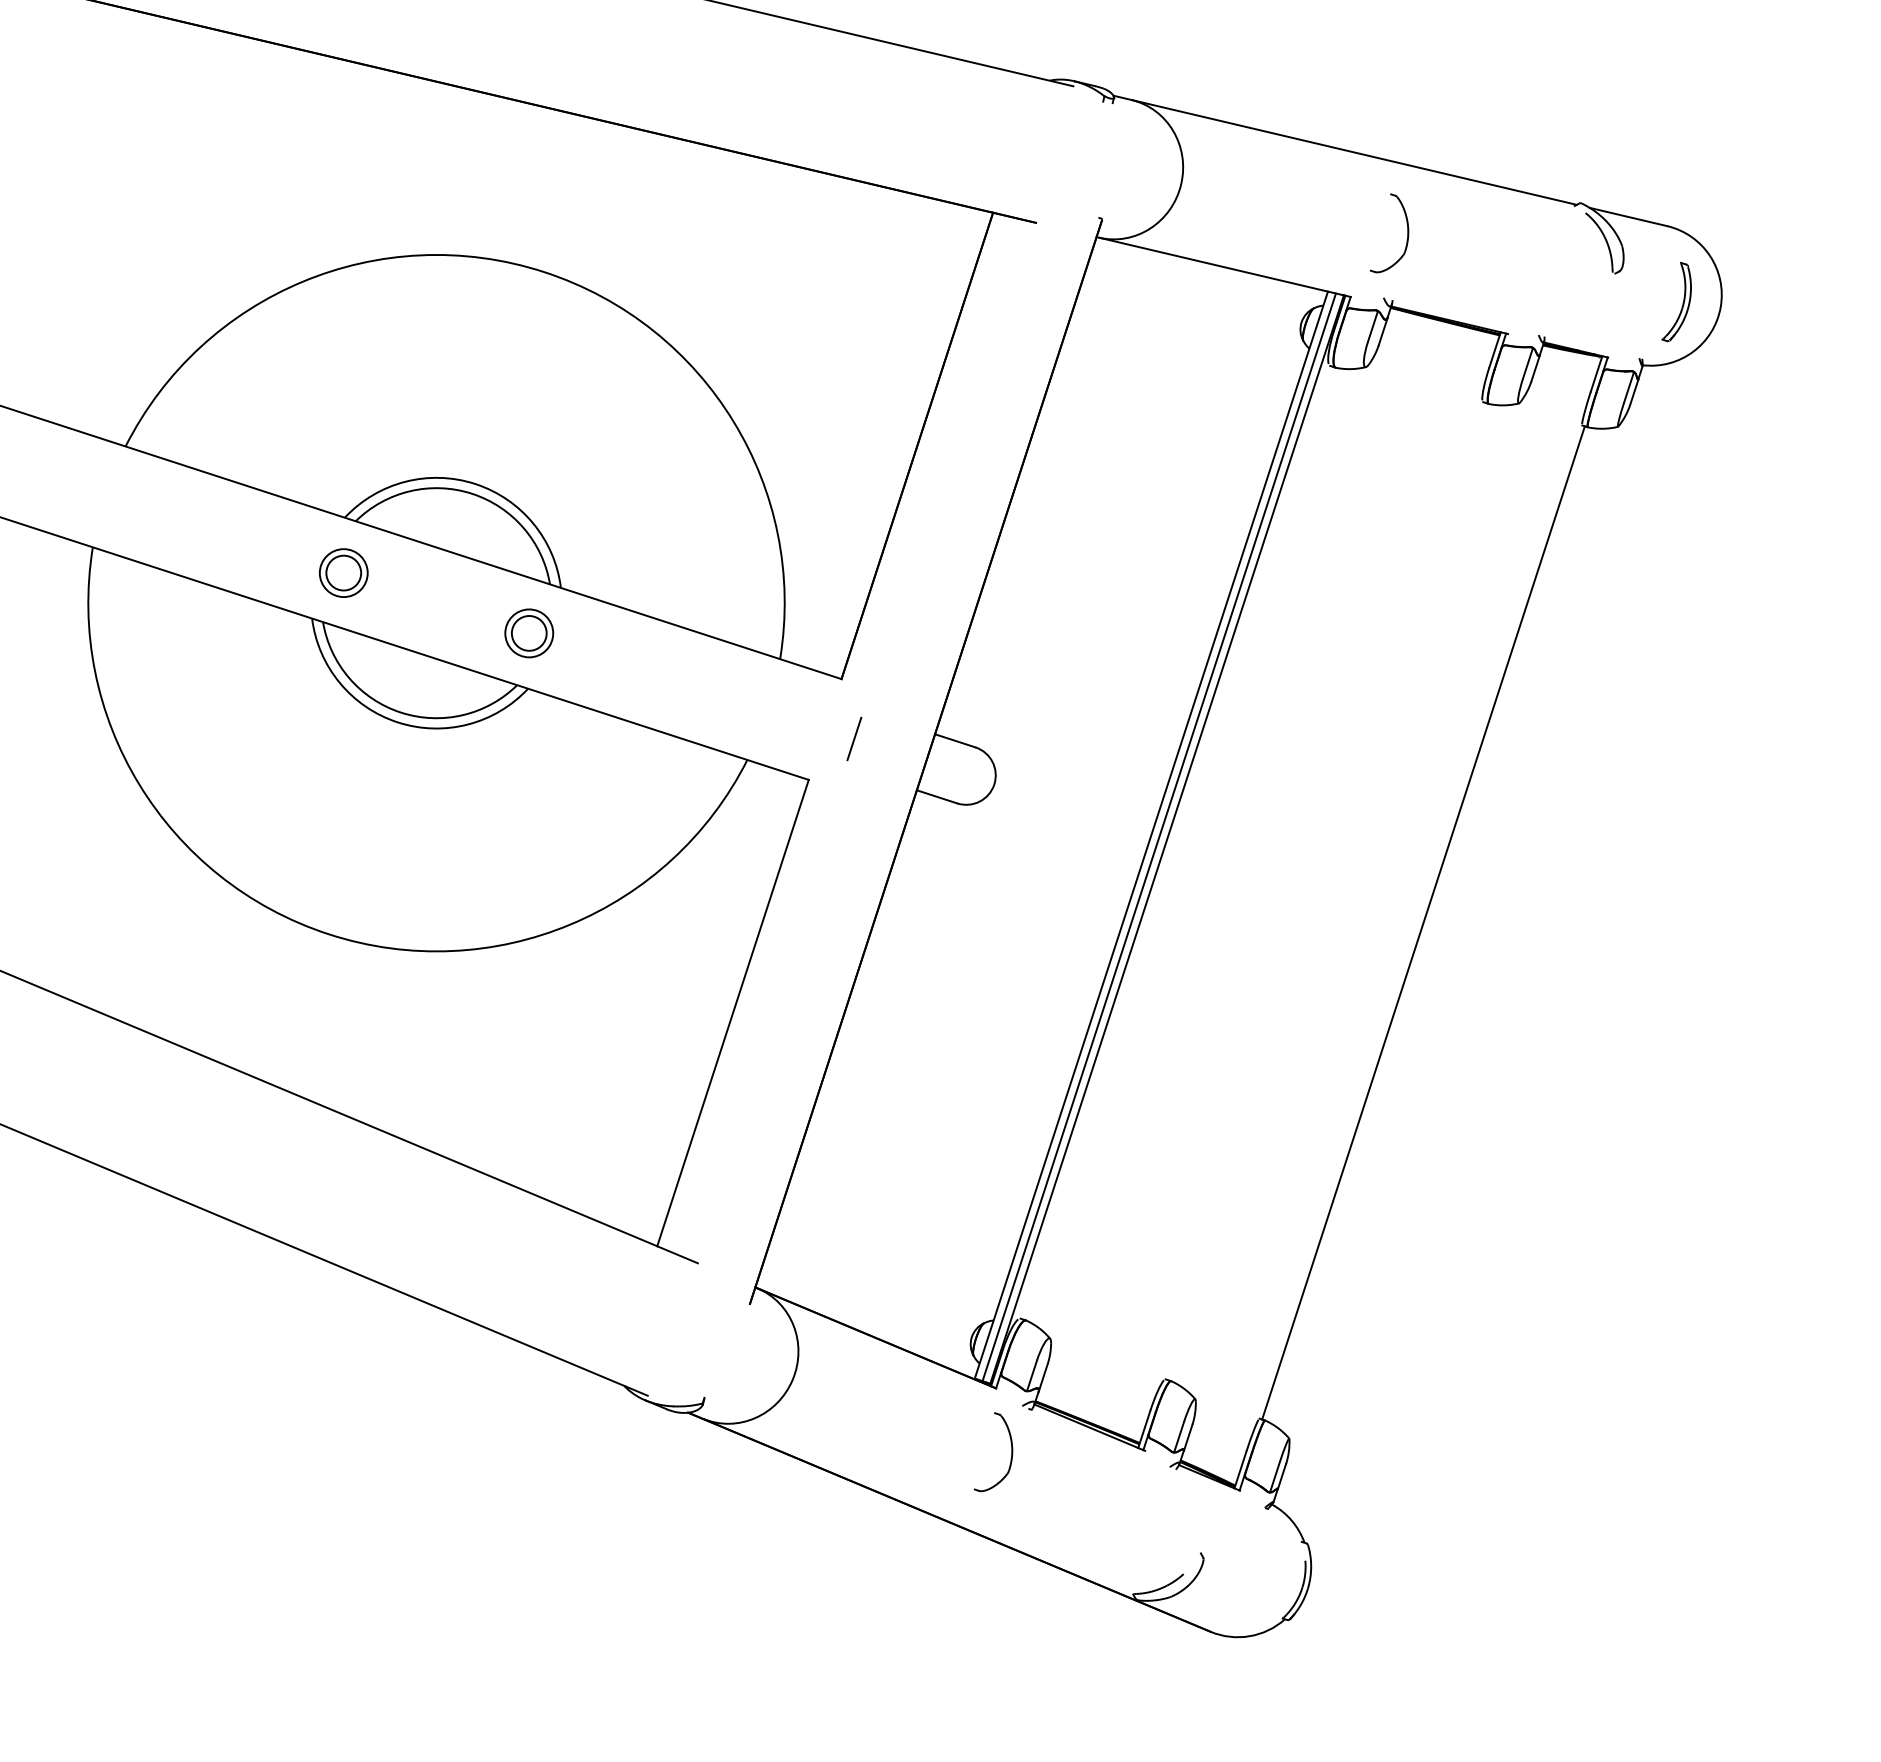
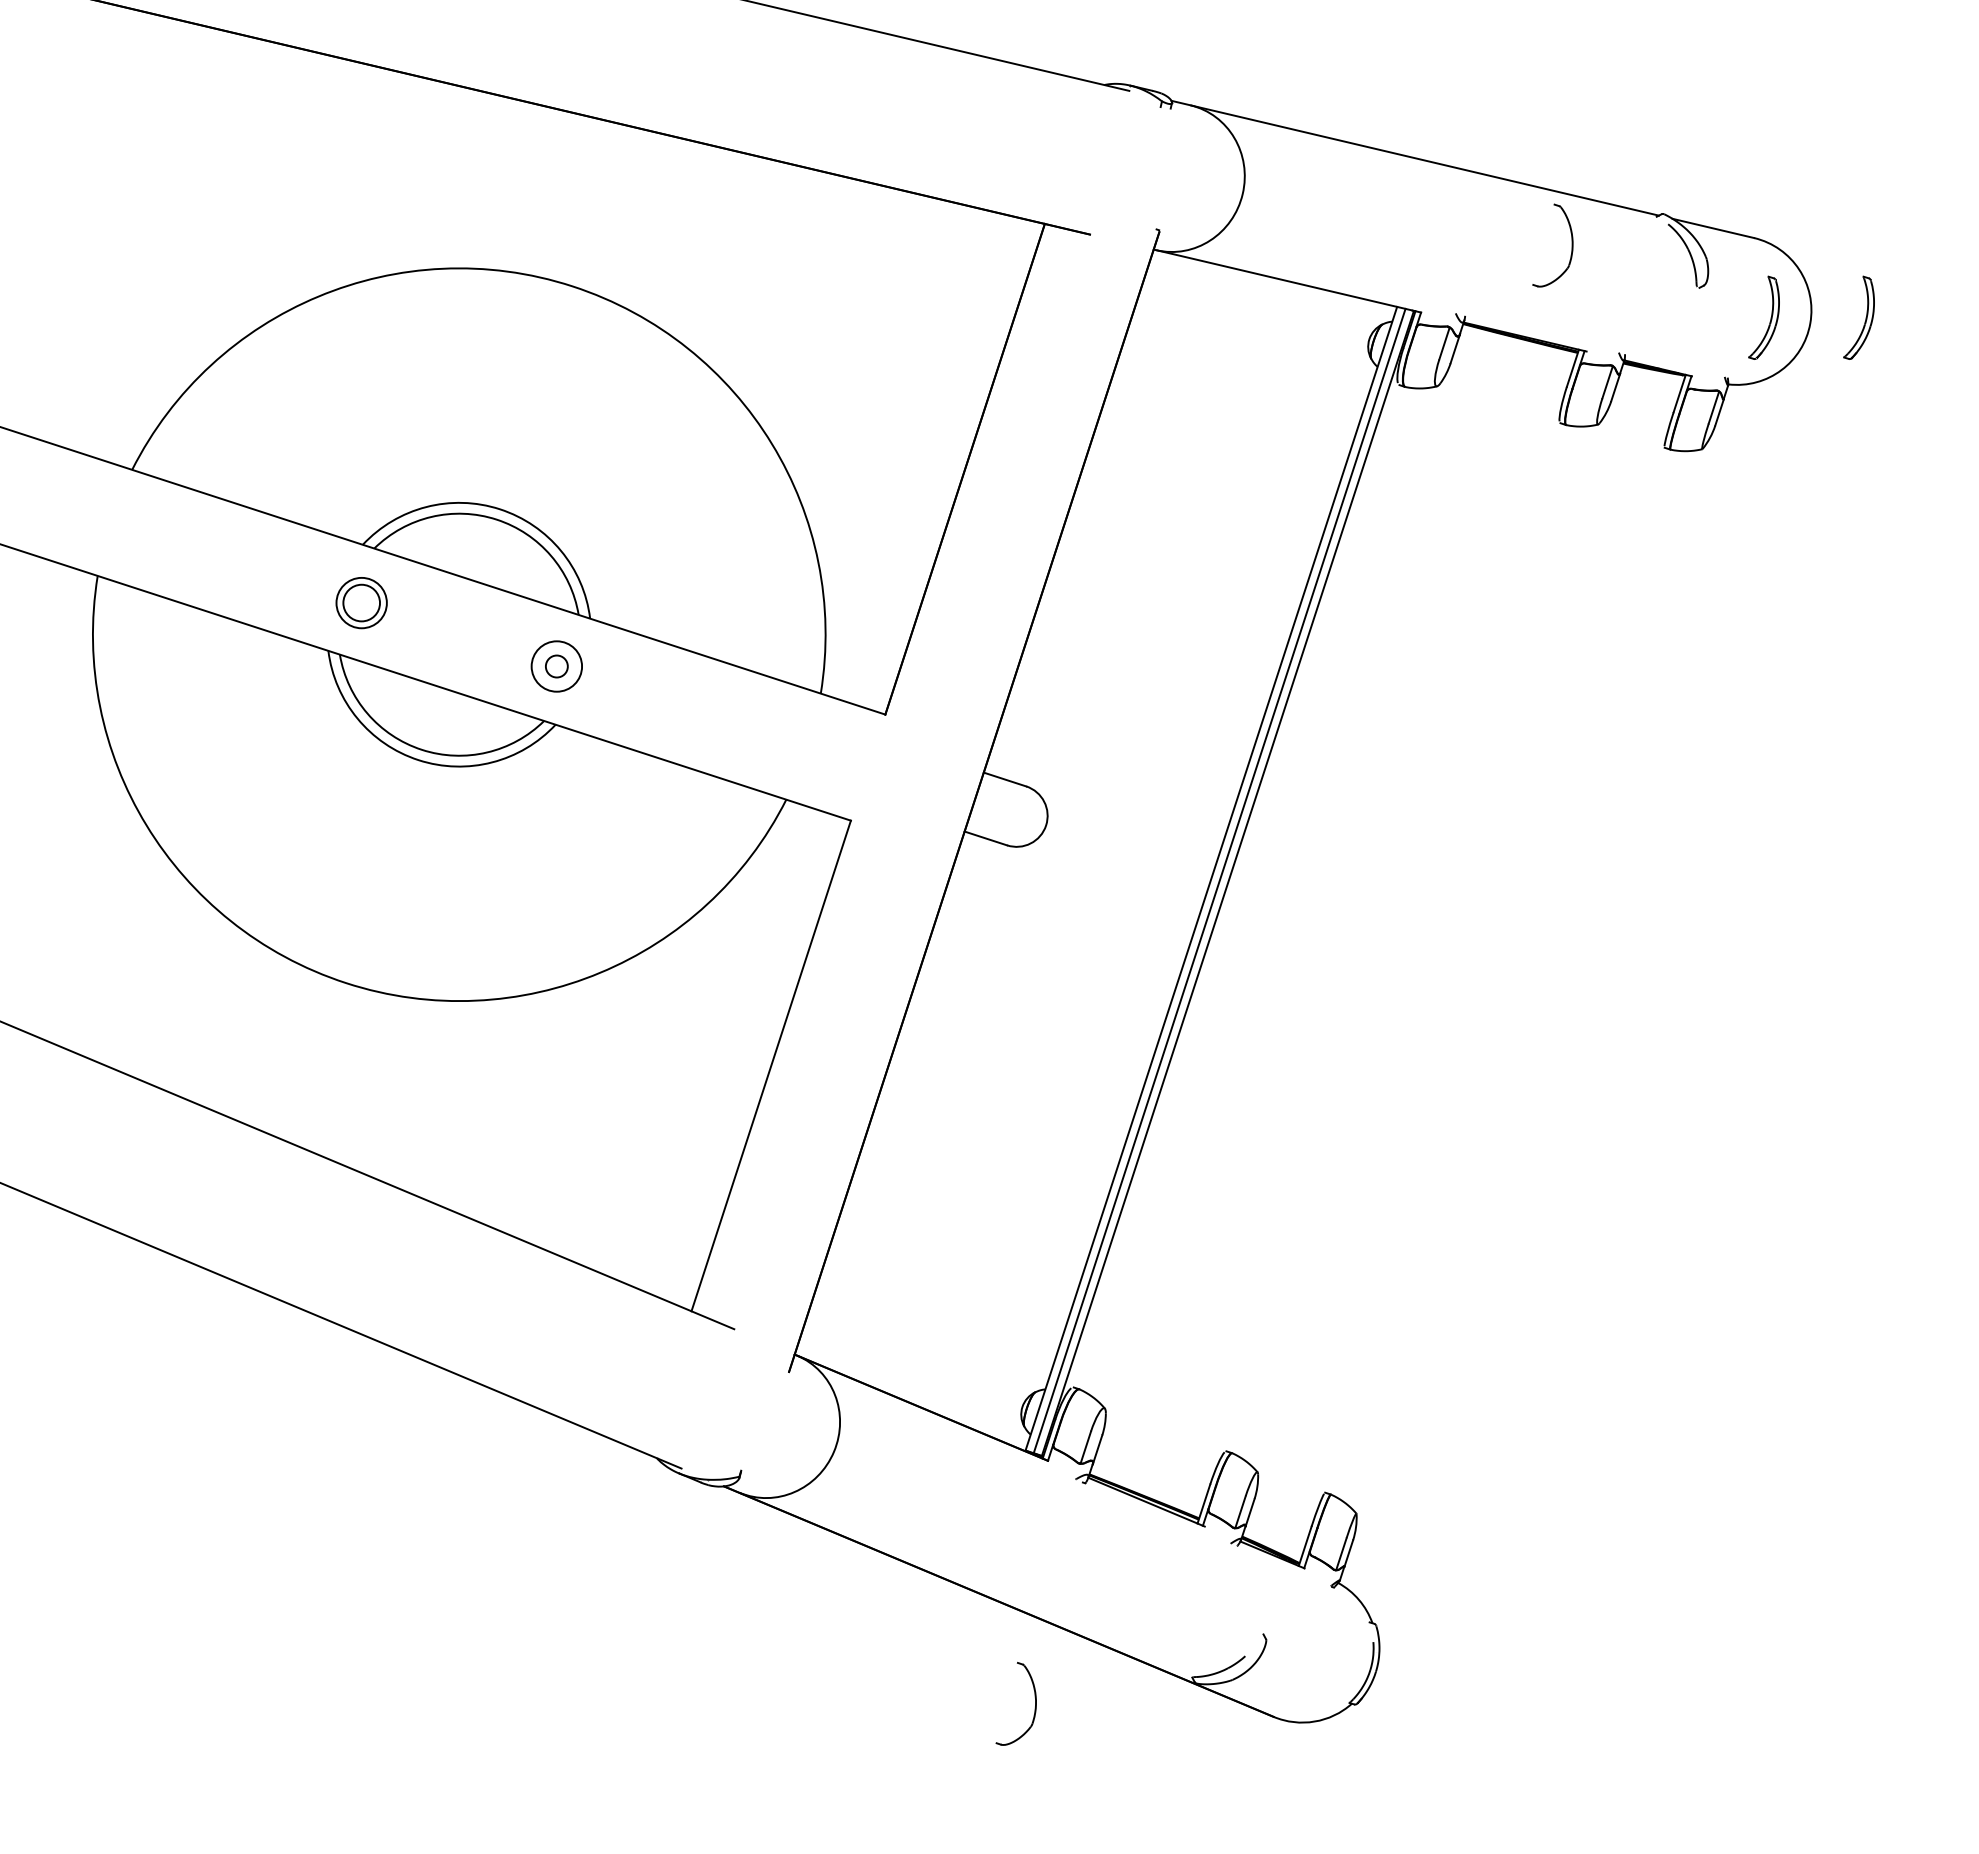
part: (1407, 233) -> (1571, 245), moved
part: (1773, 301) -> (1865, 317), added
circle: (528, 633) -> (556, 666), size x0.6
line: (854, 738) -> (898, 777), removed
line: (1423, 922) -> (1497, 970), removed
part: (1010, 1456) -> (1034, 1708), moved

